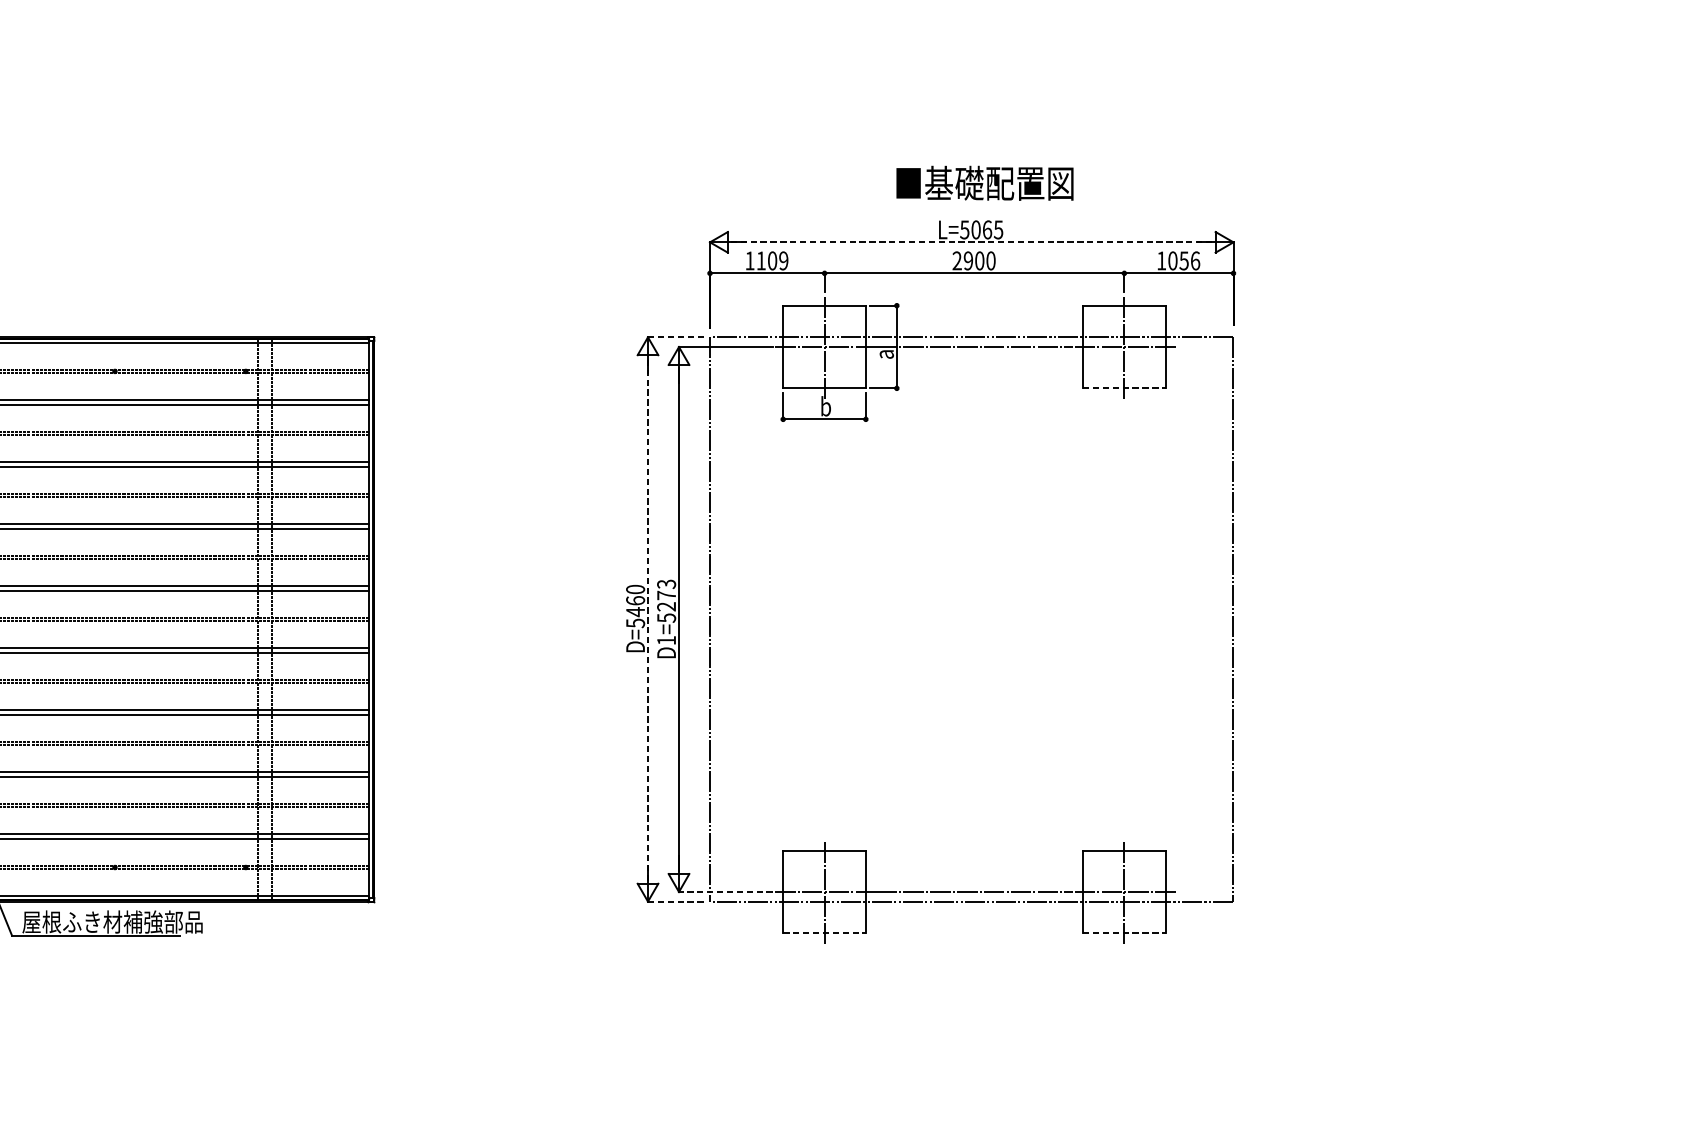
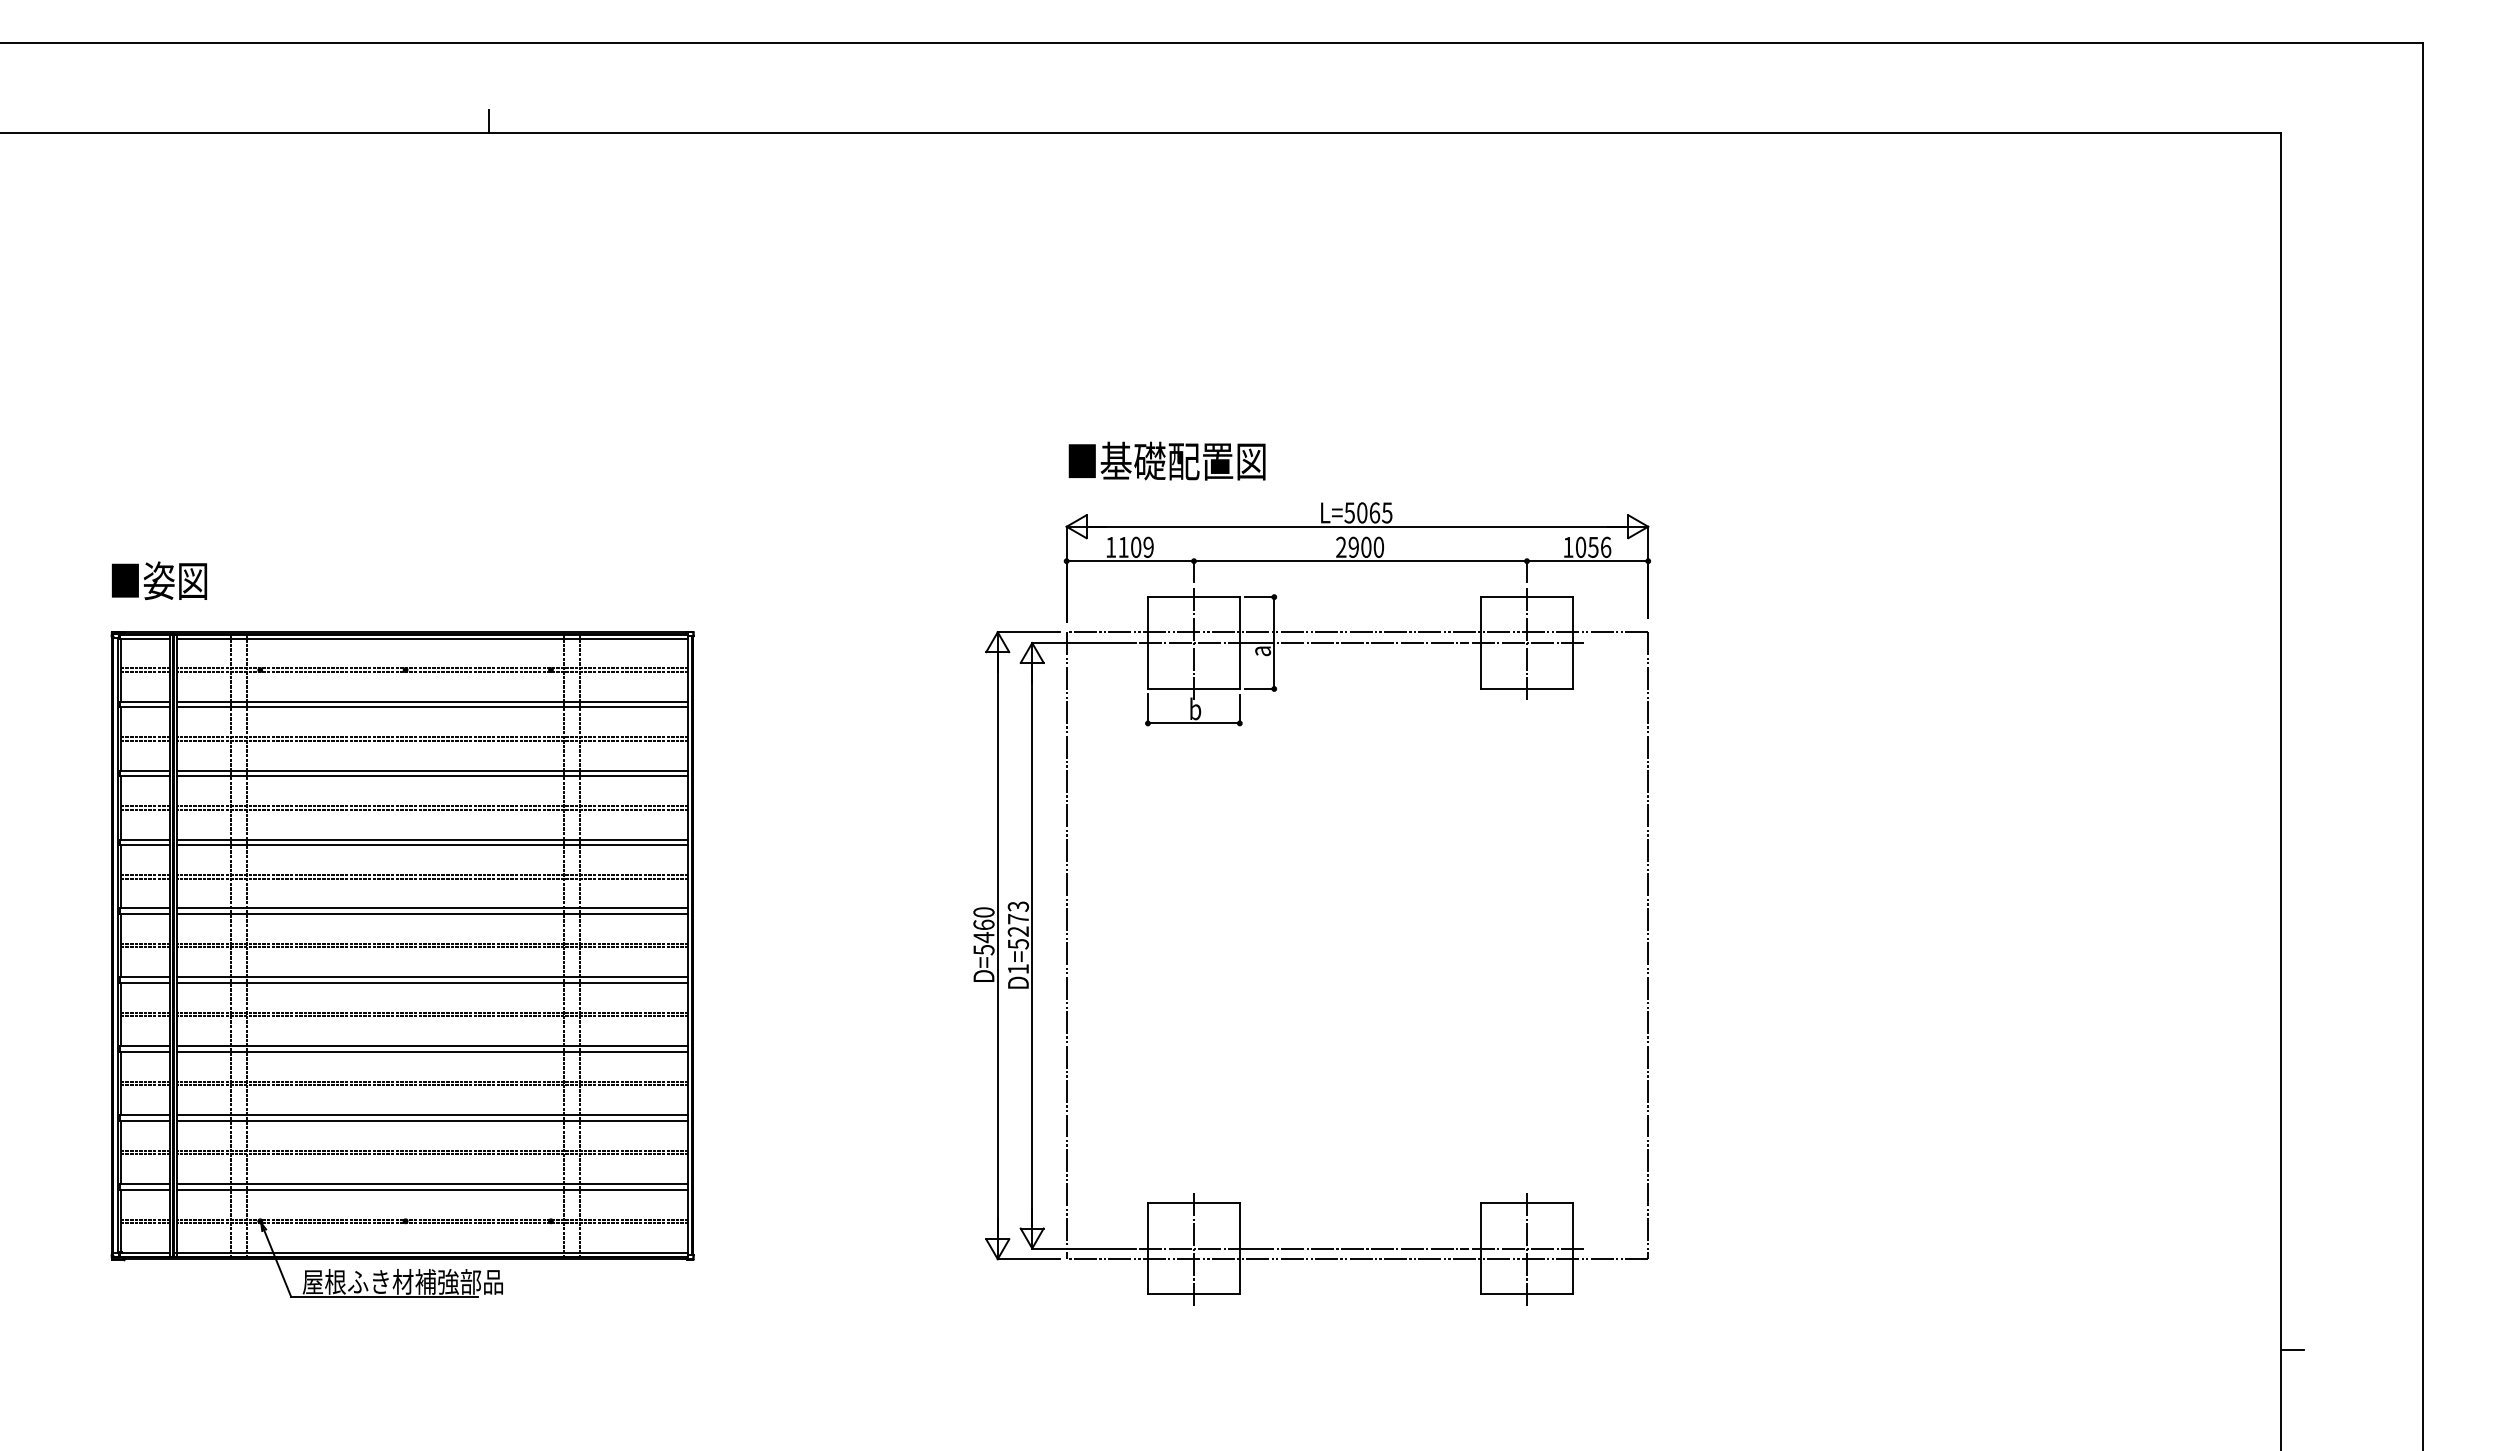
text: (984, 182) -> (1166, 460), moved
line: (971, 242) -> (1357, 526), dashed -> solid
line: (675, 337) -> (1028, 632), dashed -> solid
line: (1123, 387) -> (1526, 688), dashed -> solid
line: (647, 619) -> (997, 945), dashed -> solid
line: (725, 892) -> (1083, 1248), dashed -> solid
line: (675, 901) -> (1028, 1259), dashed -> solid
line: (824, 933) -> (1193, 1294), dashed -> solid
line: (1123, 933) -> (1526, 1294), dashed -> solid

